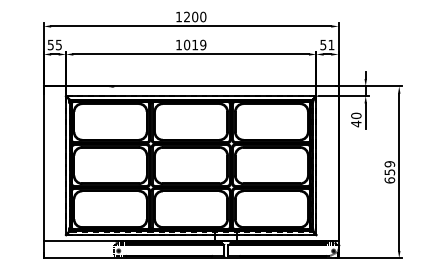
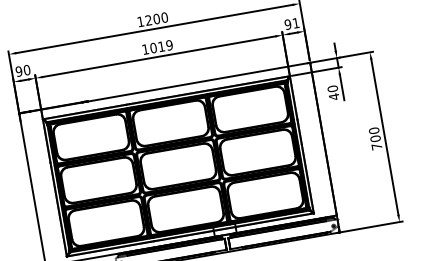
text: (54, 44) -> (22, 70), 55 -> 90
text: (323, 44) -> (288, 24), 51 -> 91
text: (389, 172) -> (375, 139), 659 -> 700

